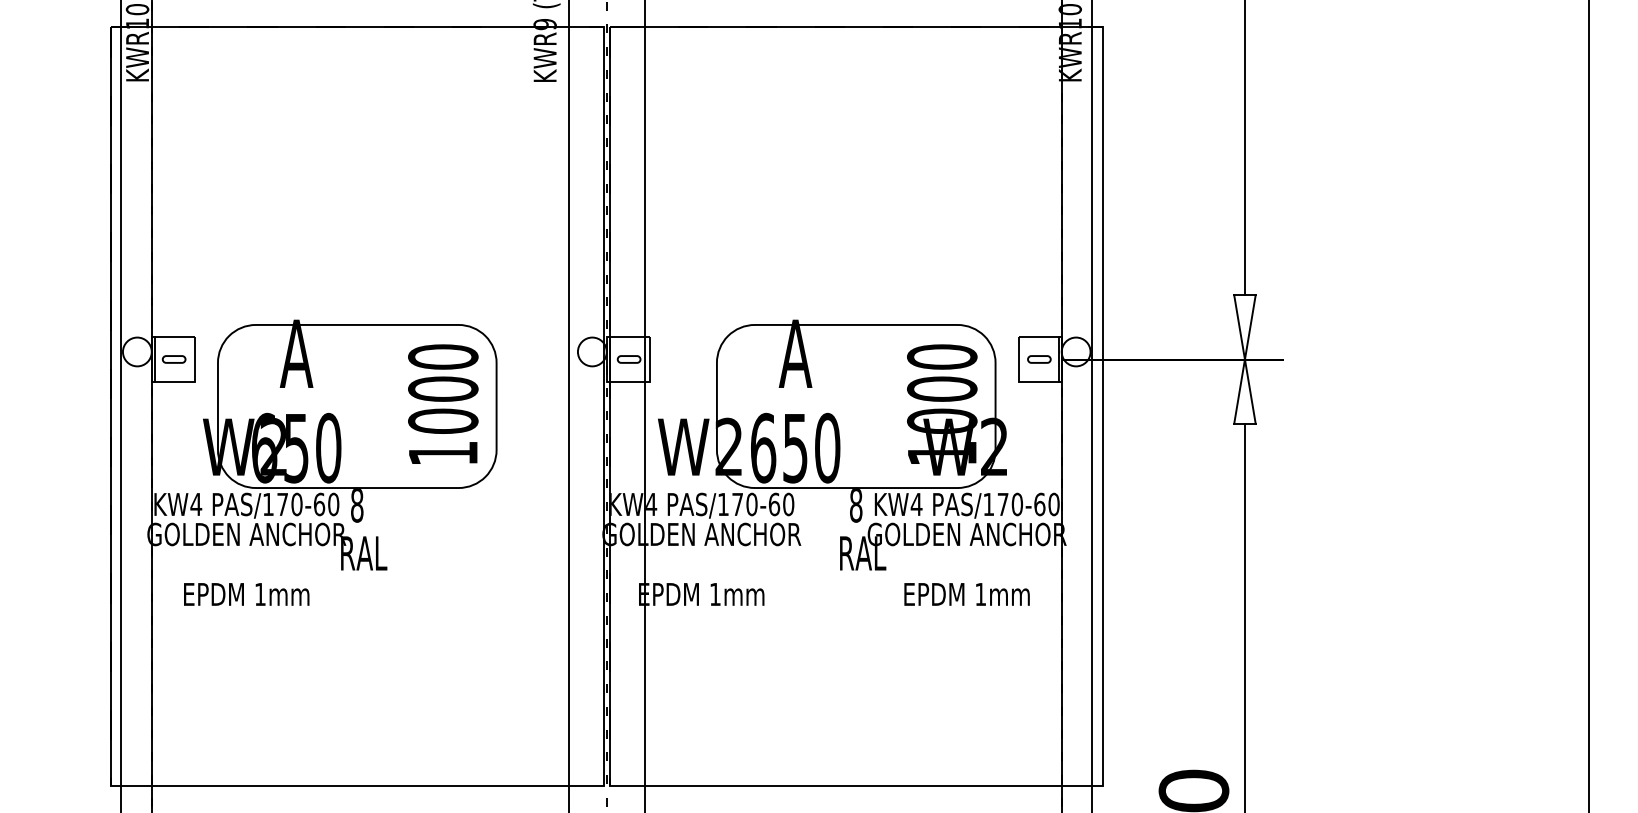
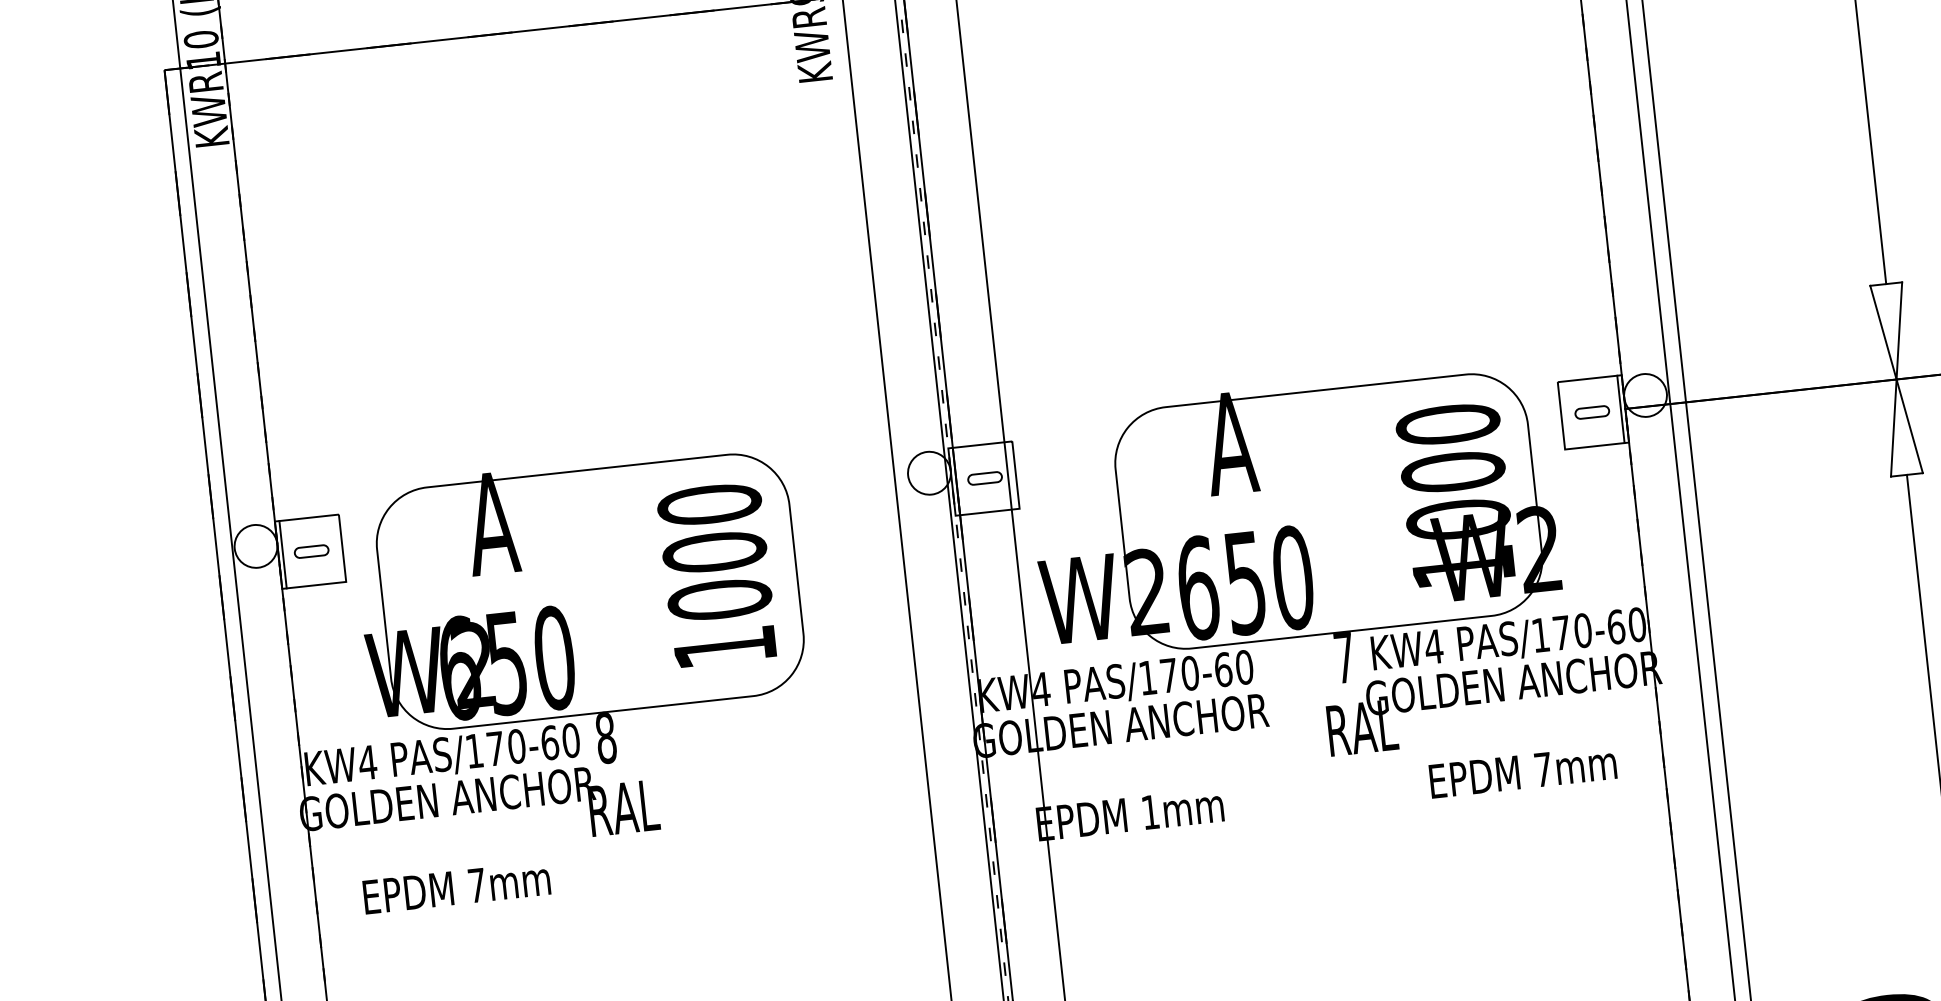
text: (856, 505) -> (1345, 658), 8 -> 7
text: (260, 594) -> (477, 885), 1mm -> 7mm
text: (980, 594) -> (1542, 769), 1mm -> 7mm

